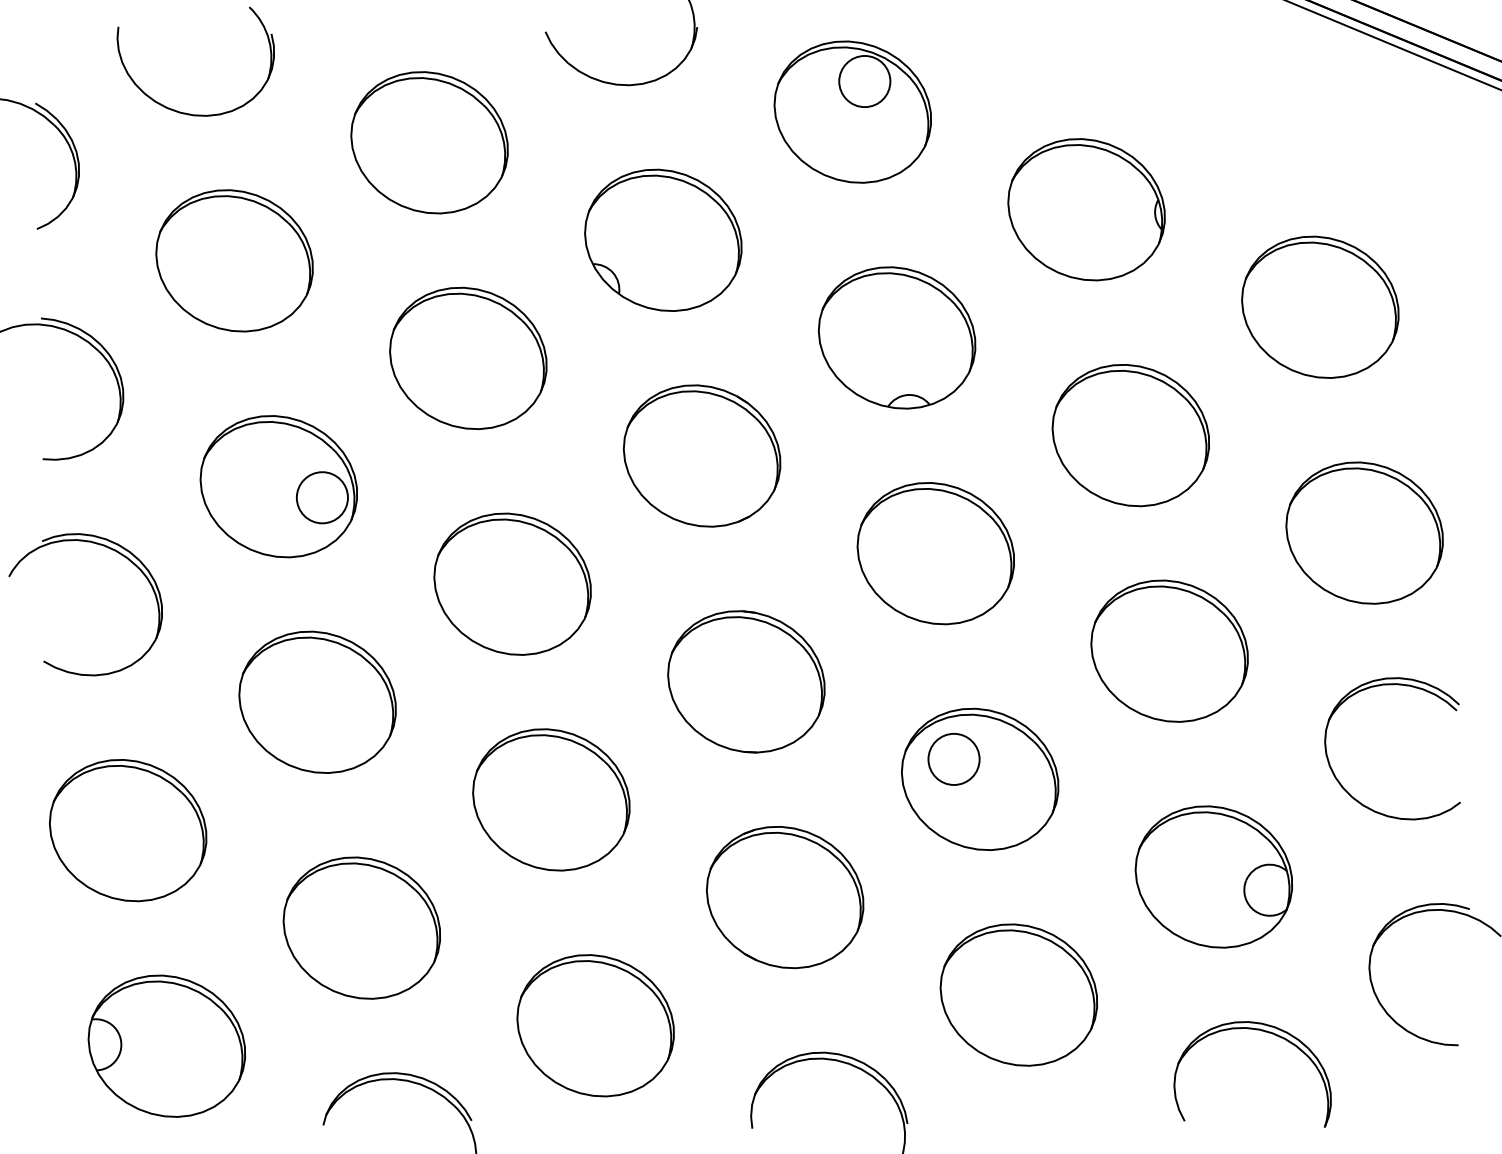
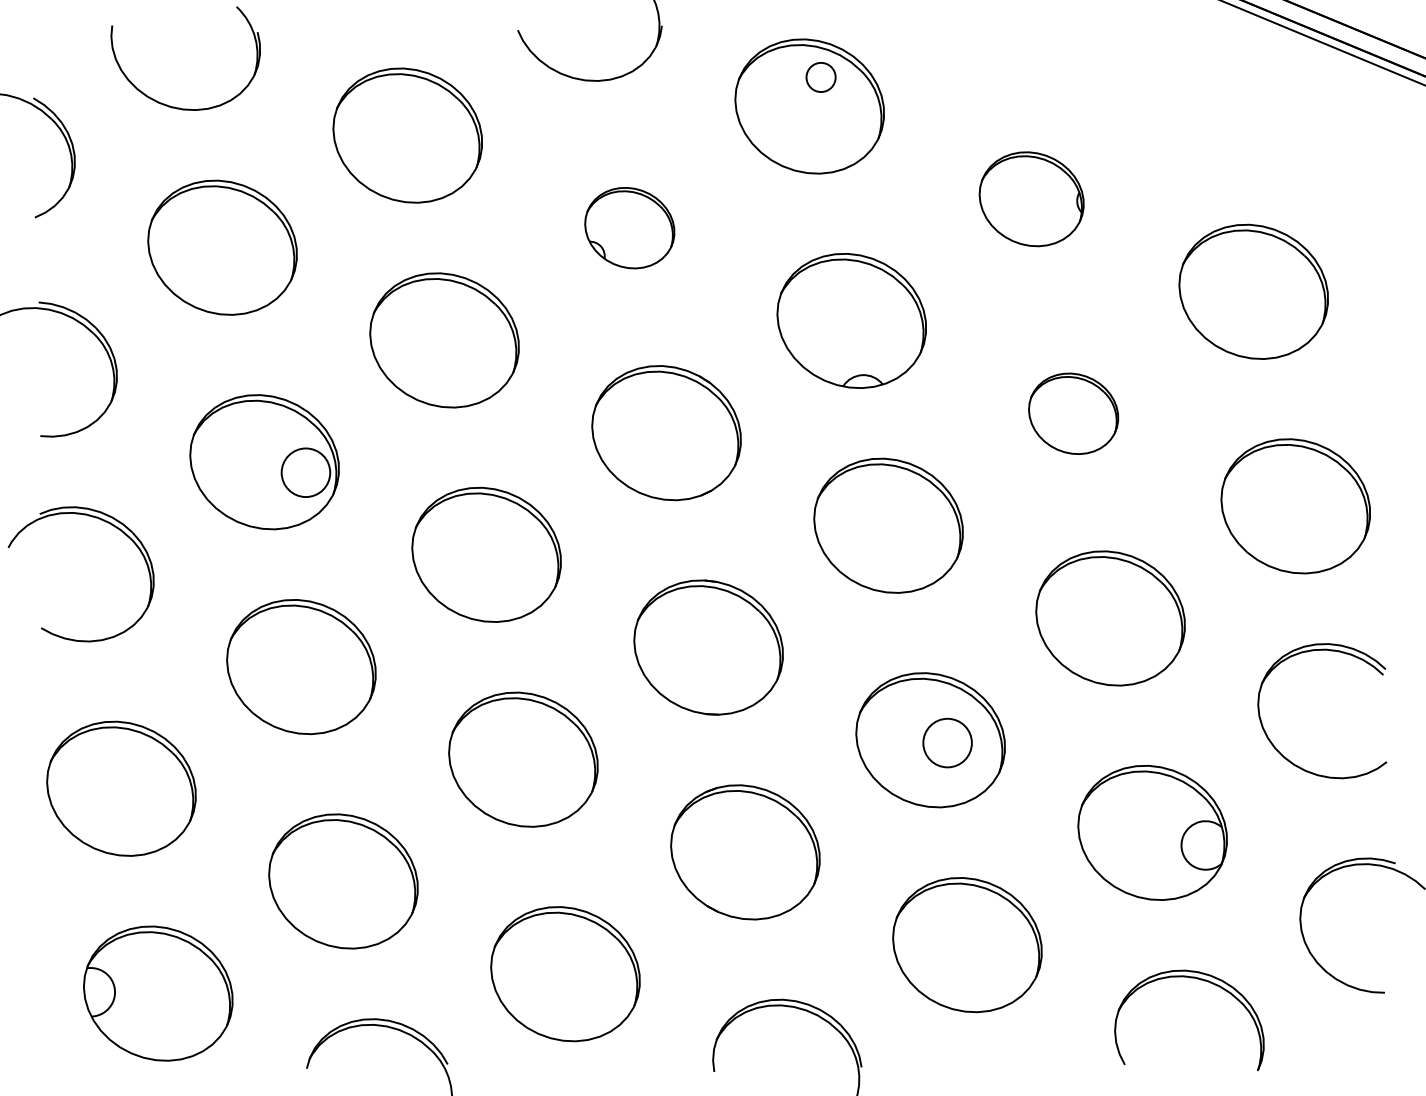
circle: (864, 81) -> (820, 77), size x0.6
part: (1086, 209) -> (1031, 198), size x0.7
part: (663, 239) -> (629, 227), size x0.6
part: (1130, 435) -> (1073, 413), size x0.6
circle: (953, 759) -> (947, 743), moved

